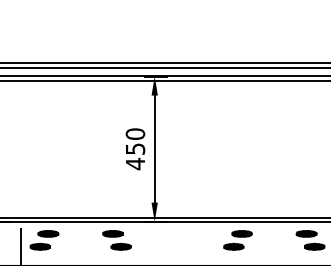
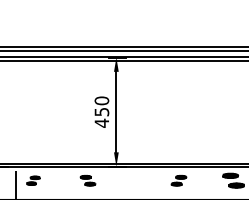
part: (44, 240) -> (33, 180), size x0.6
part: (116, 240) -> (87, 180), size x0.7
part: (237, 240) -> (178, 180), size x0.7

